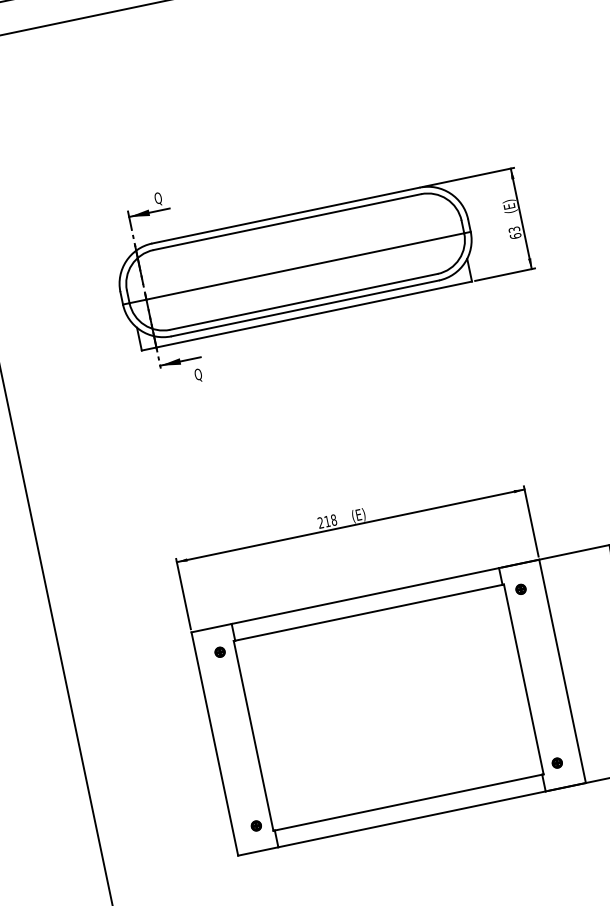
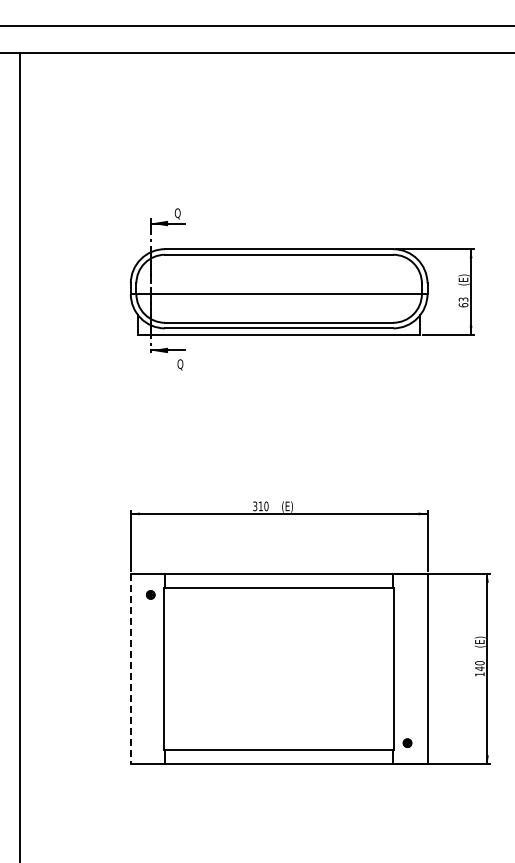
text: (327, 521) -> (260, 506), 218 -> 310
part: (520, 588) -> (407, 594), removed
line: (214, 744) -> (130, 669), solid -> dashed
part: (255, 825) -> (150, 742), removed

